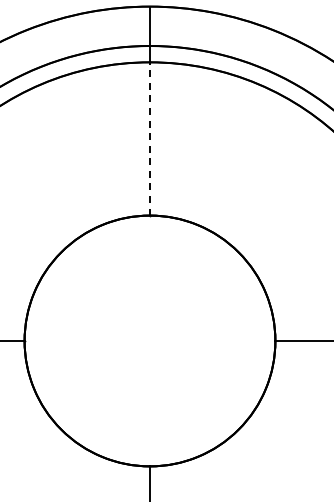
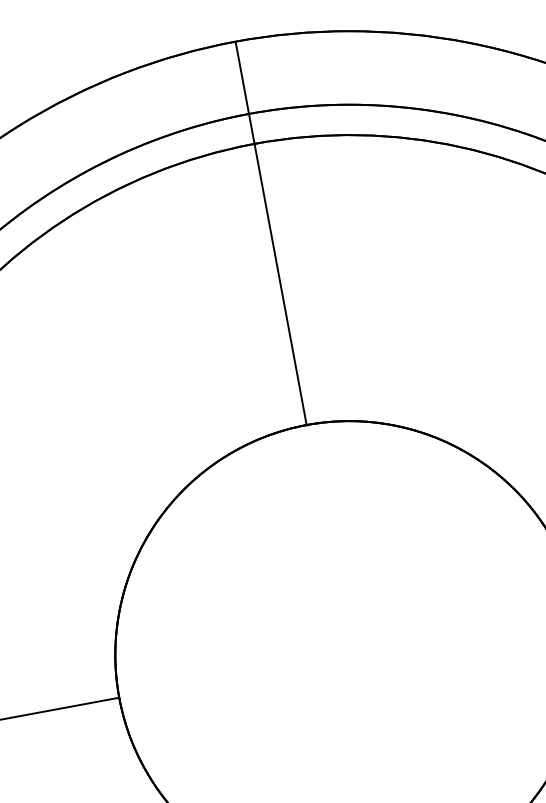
line: (150, 138) -> (281, 283), dashed -> solid

